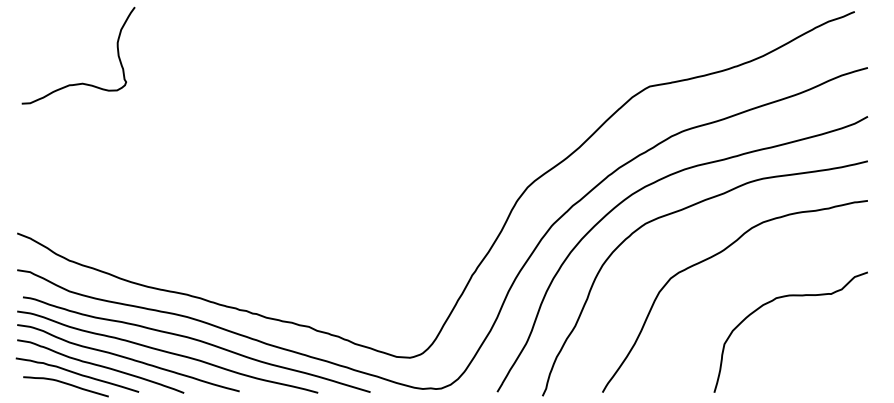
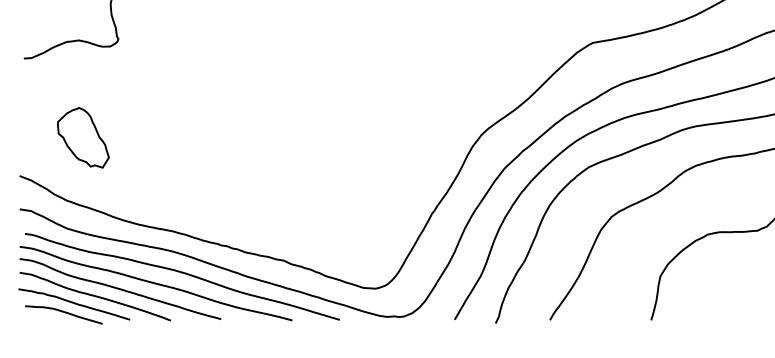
part: (87, 191) -> (83, 138), added

